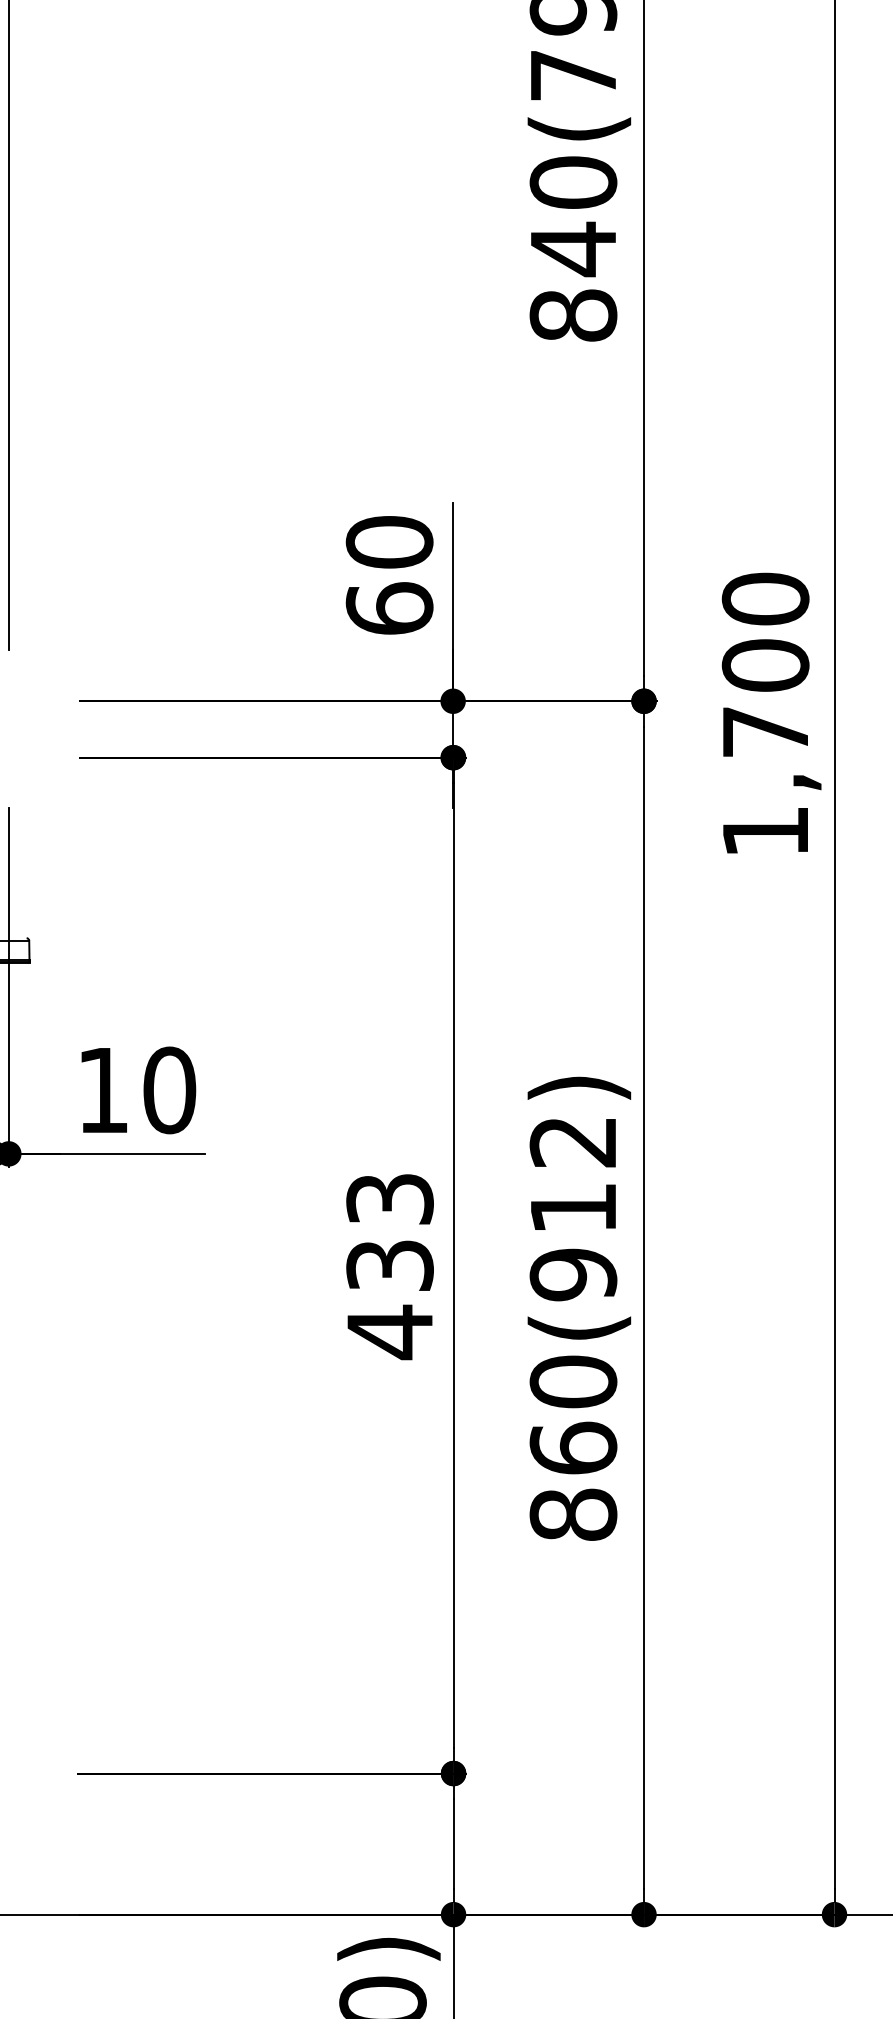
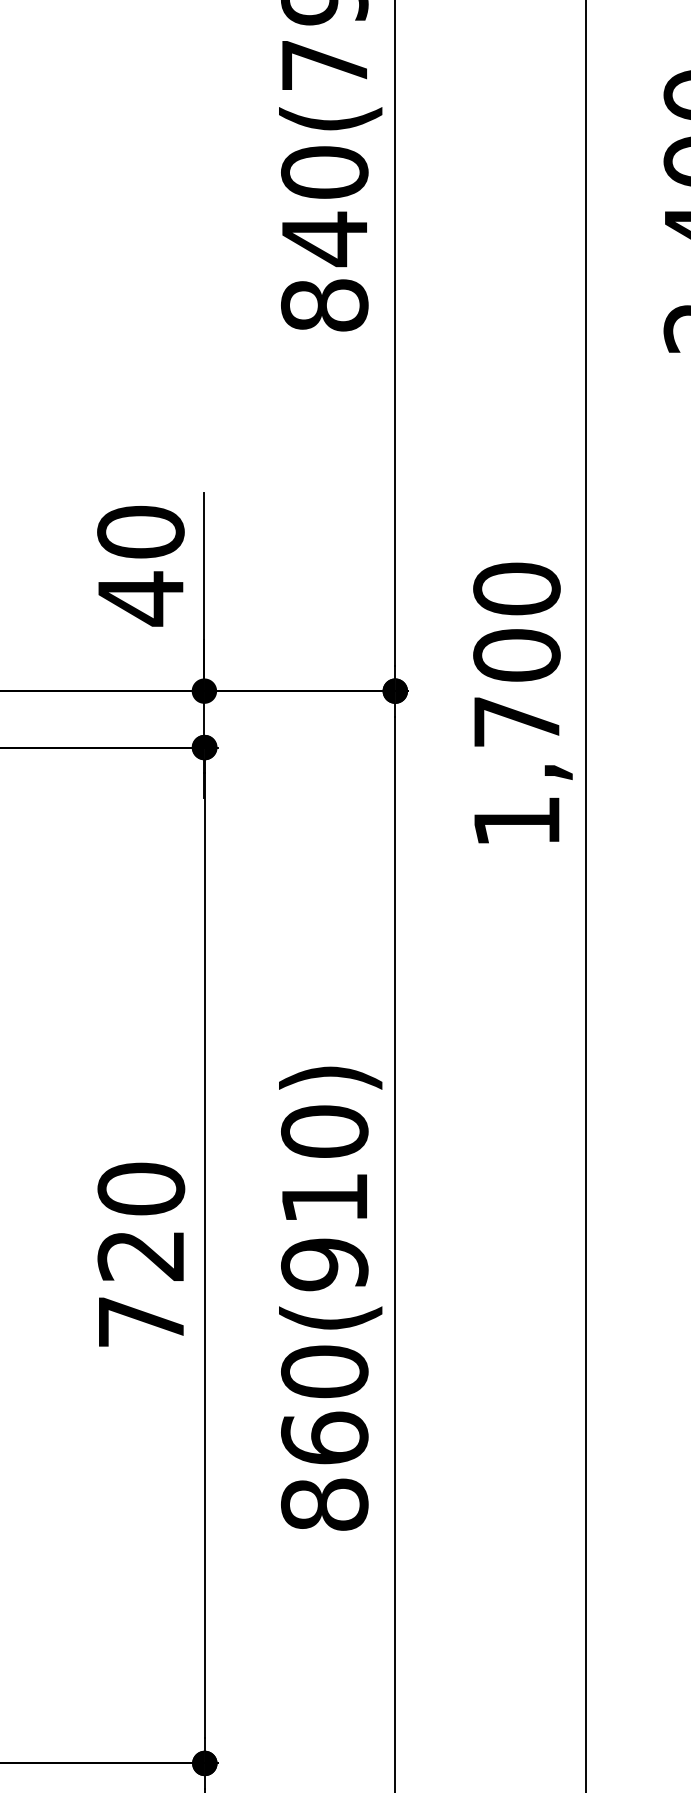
text: (389, 608) -> (140, 598), 60 -> 40
text: (573, 1141) -> (324, 1131), 860(912) -> 860(910)
text: (389, 1266) -> (140, 1256), 433 -> 720

